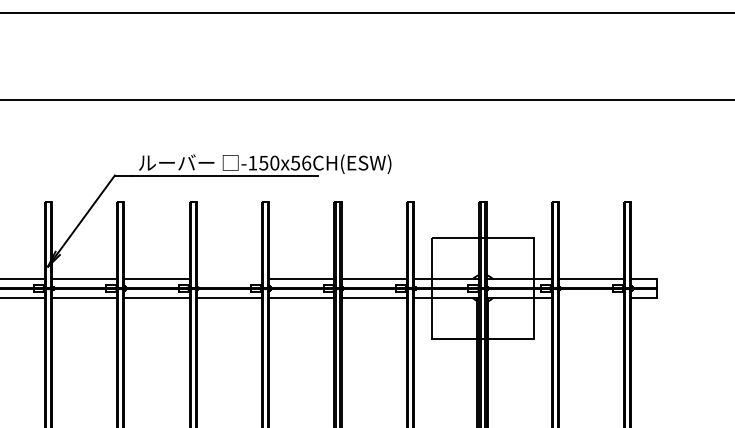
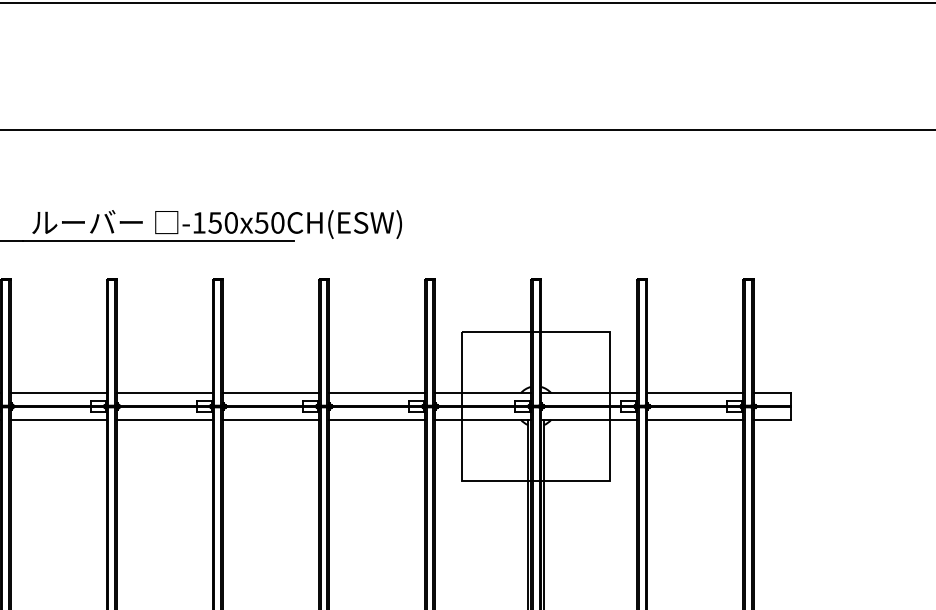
text: (306, 162) -> (277, 221), -150x56CH(ESW) -> -150x50CH(ESW)
line: (229, 279) -> (164, 393), added
line: (591, 297) -> (695, 419), added

